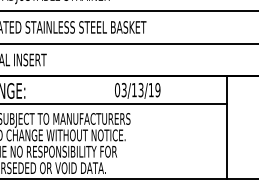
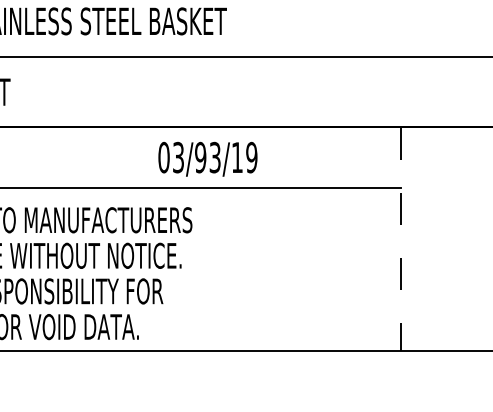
text: (133, 90) -> (198, 158), 03/13/19 -> 03/93/19
line: (226, 127) -> (400, 238), solid -> dashed

